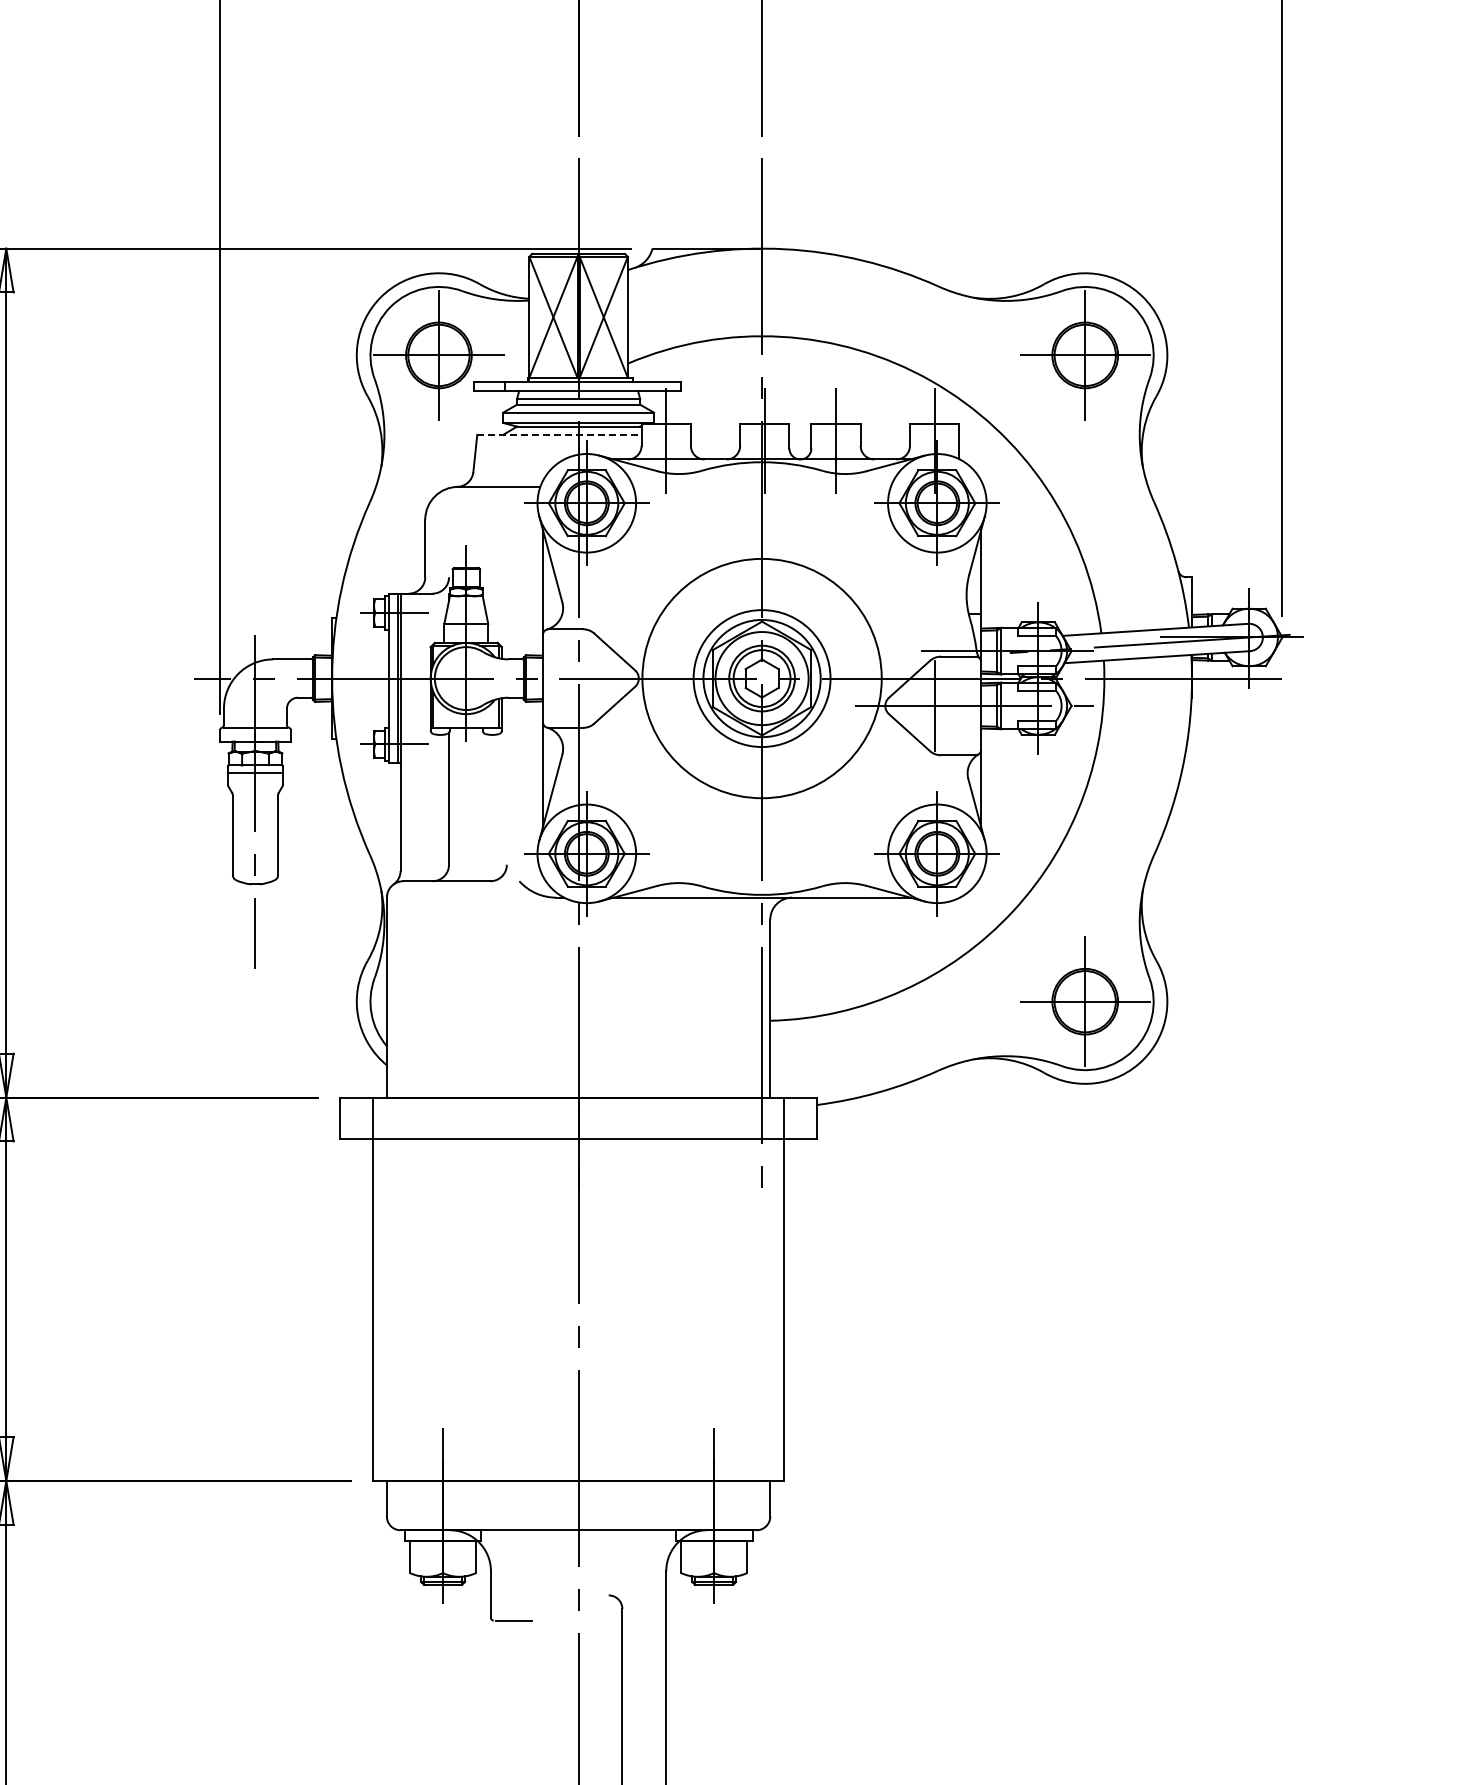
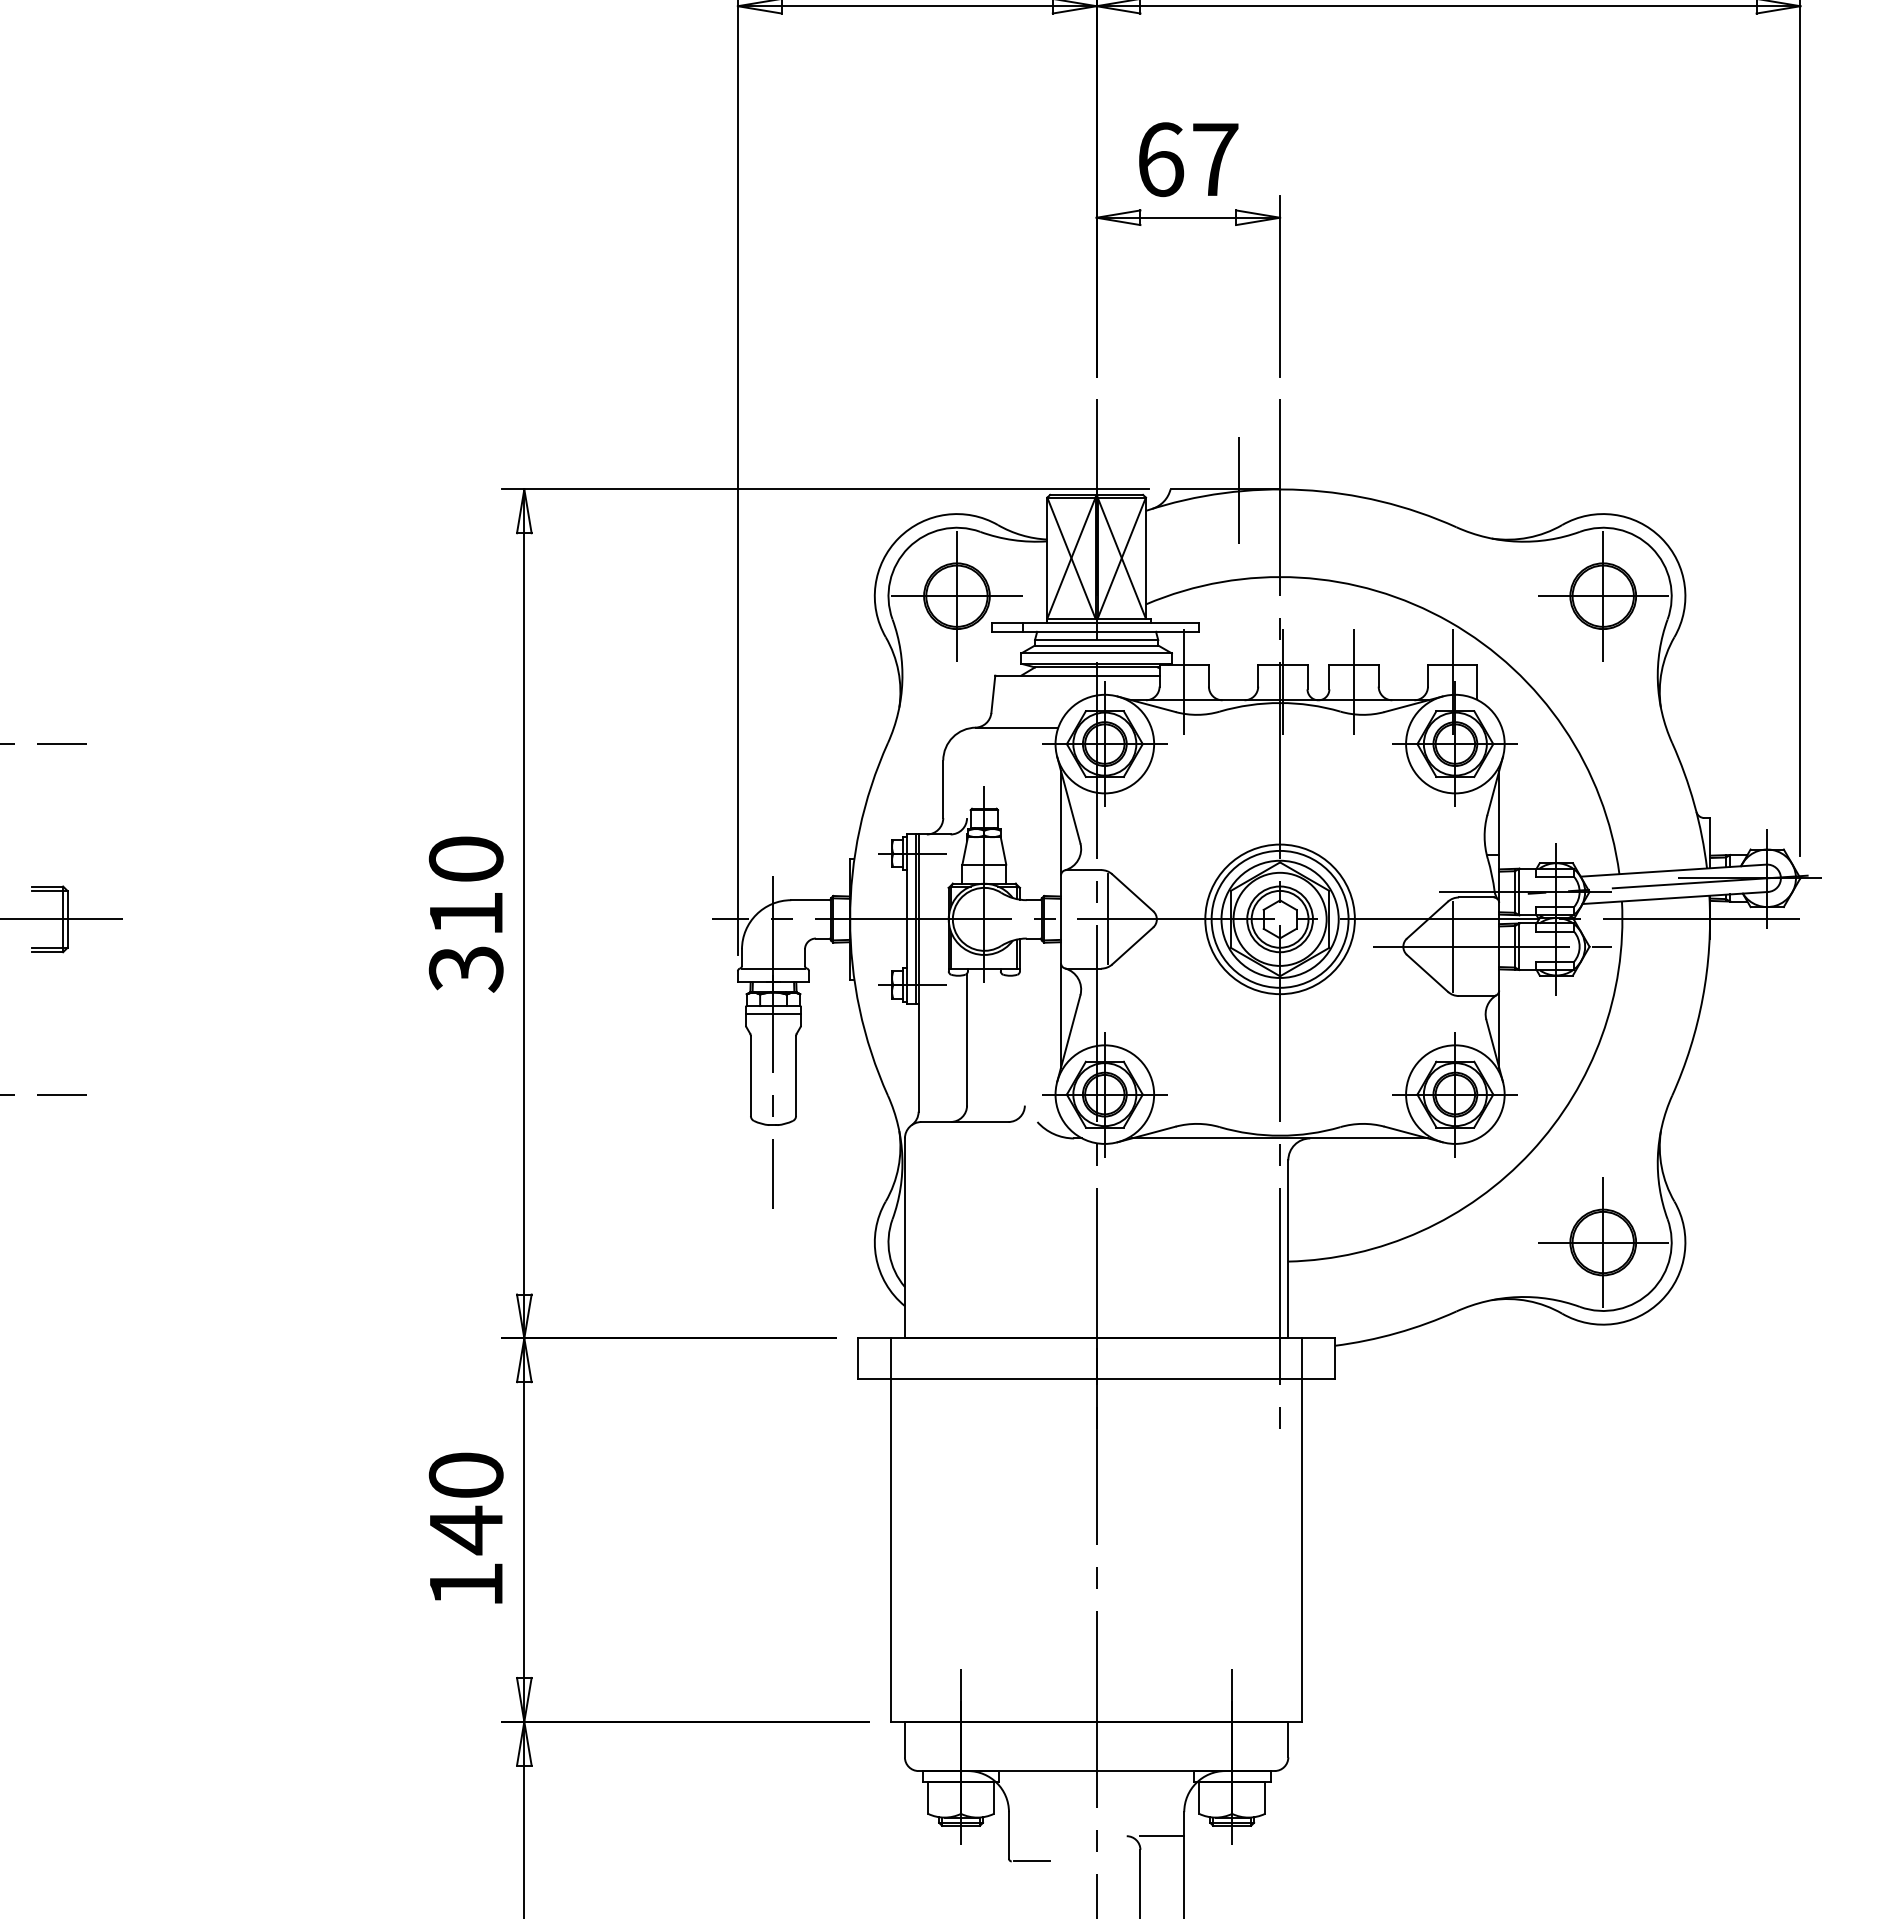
line: (721, 249) -> (1239, 490), added
line: (559, 434) -> (1077, 675), dashed -> solid
line: (589, 678) -> (1107, 919), added
circle: (761, 678) -> (1279, 919), size x0.62
line: (644, 1595) -> (1162, 1836), added

